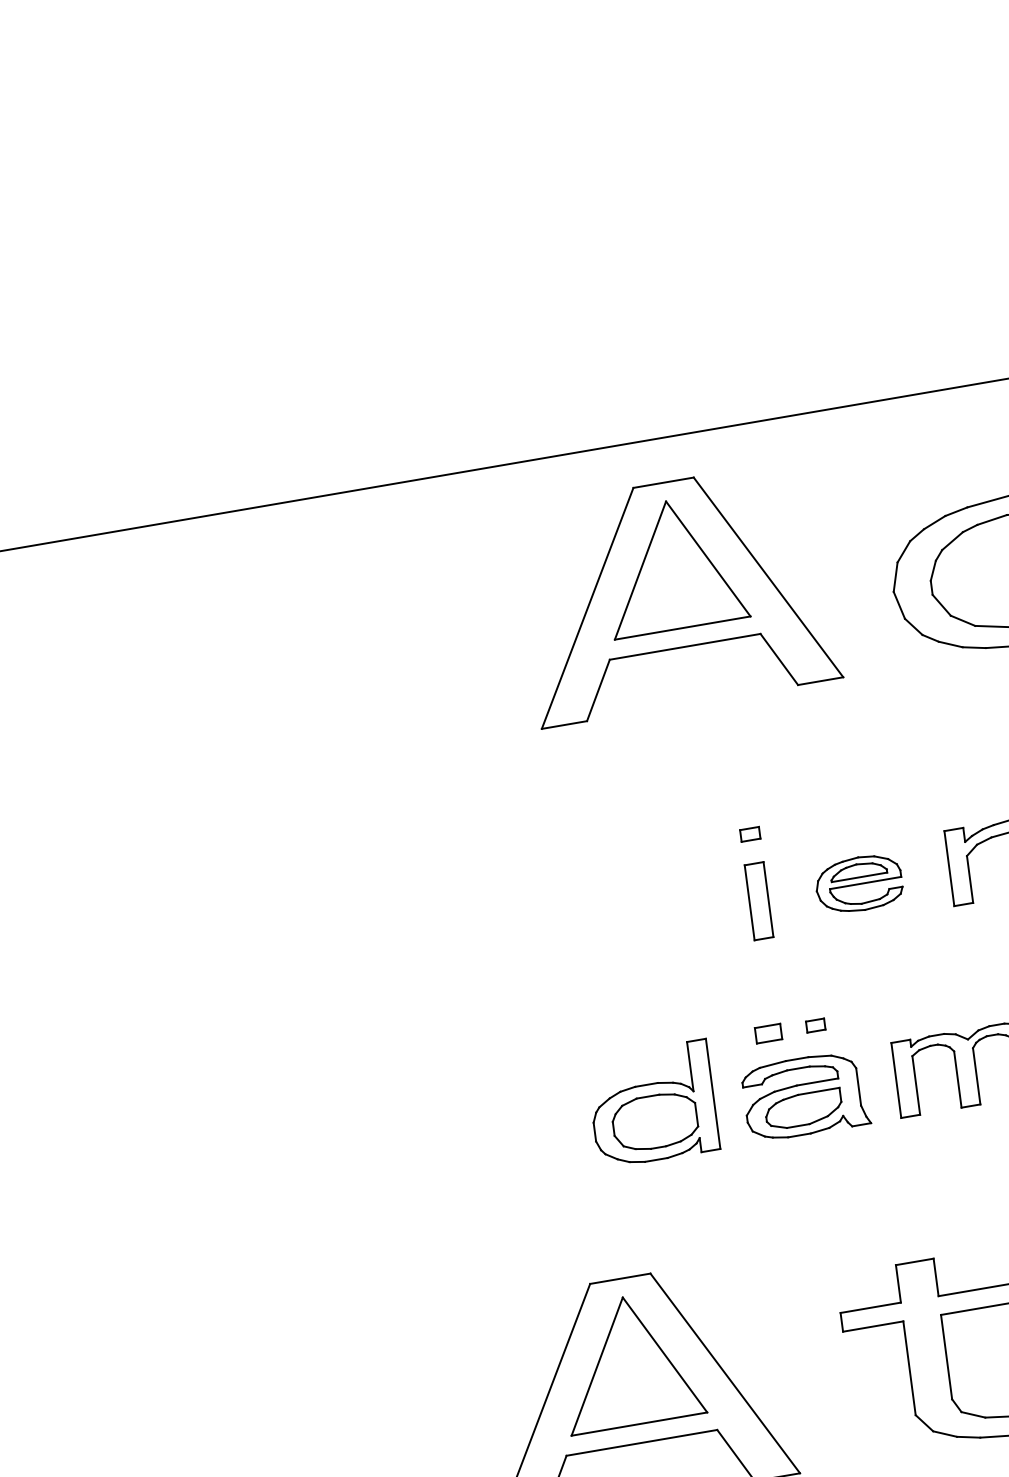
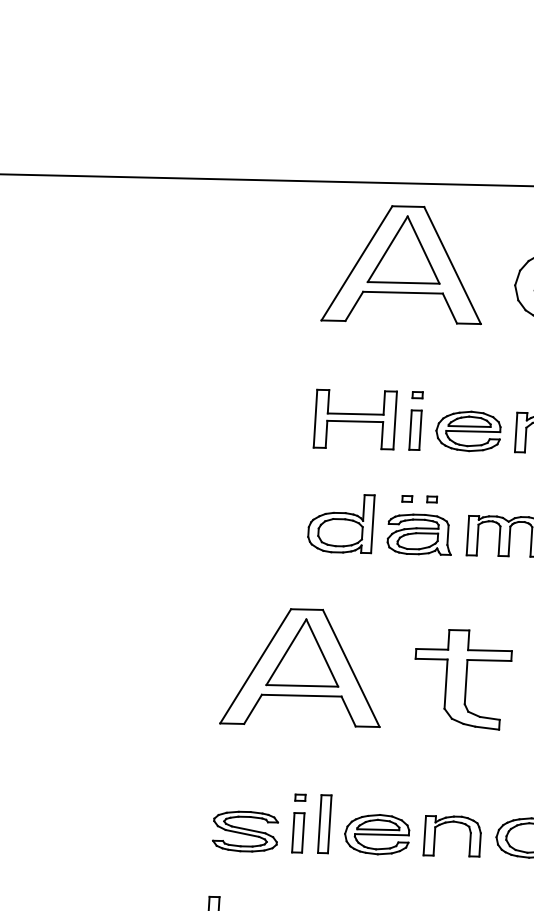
part: (859, 884) -> (468, 431), size x1.43
part: (640, 903) -> (354, 419), added
part: (768, 1032) -> (407, 498), size x0.71

